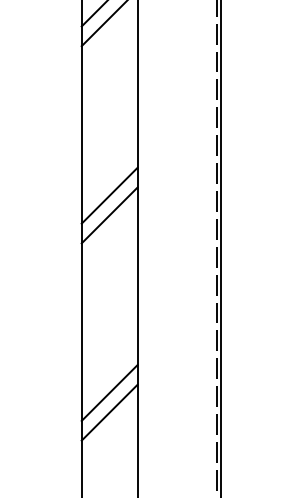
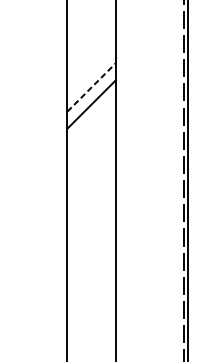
line: (109, 195) -> (91, 87), solid -> dashed
line: (109, 392) -> (91, 257), removed
line: (109, 412) -> (91, 275), removed

